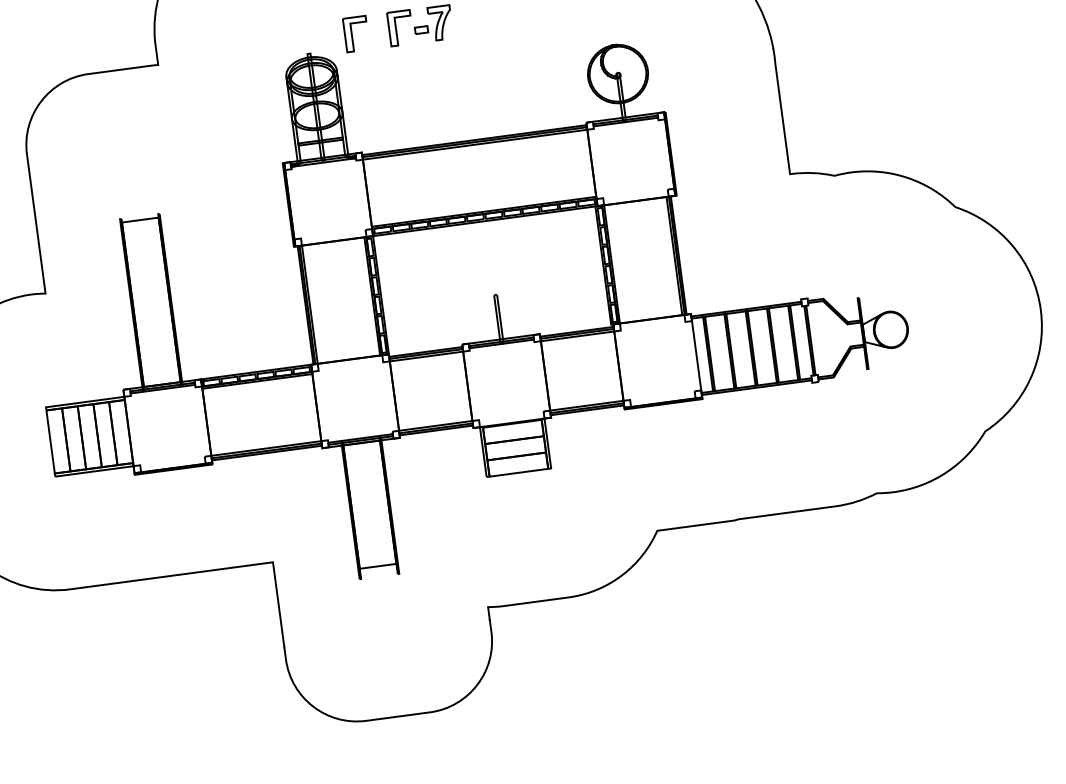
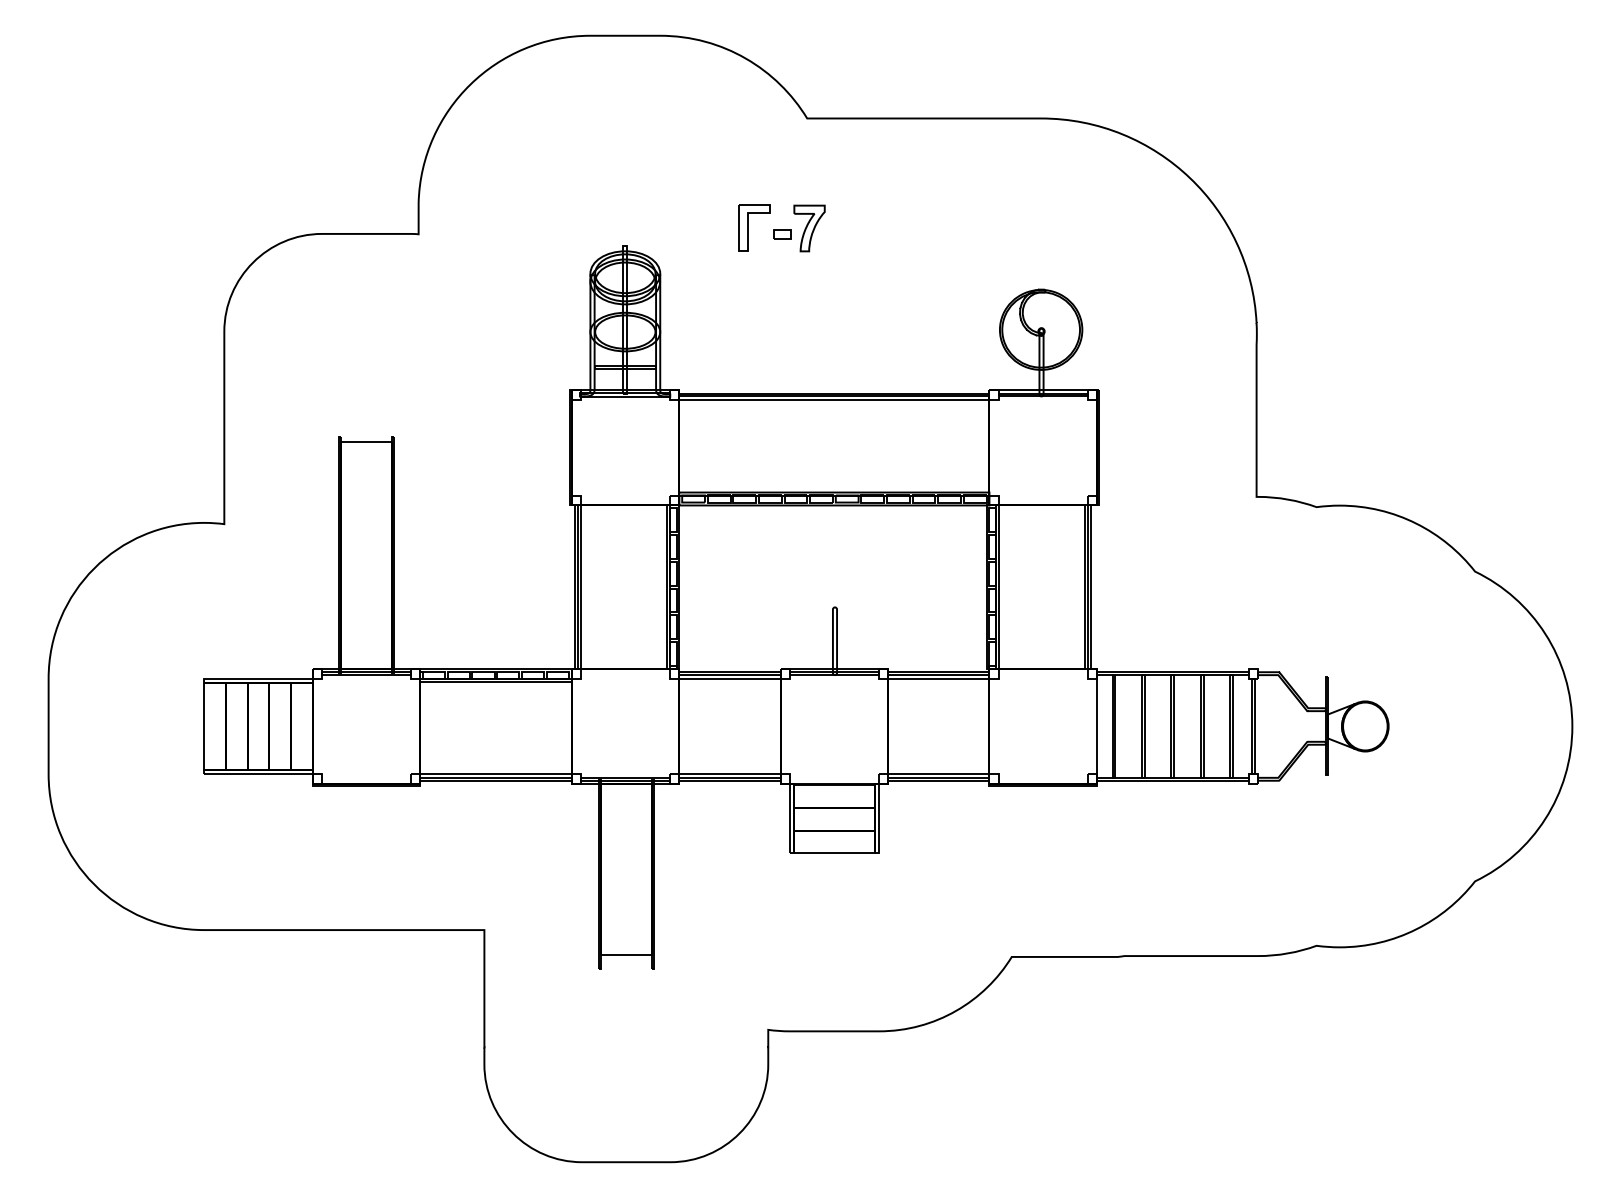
part: (356, 33) -> (693, 227), removed

